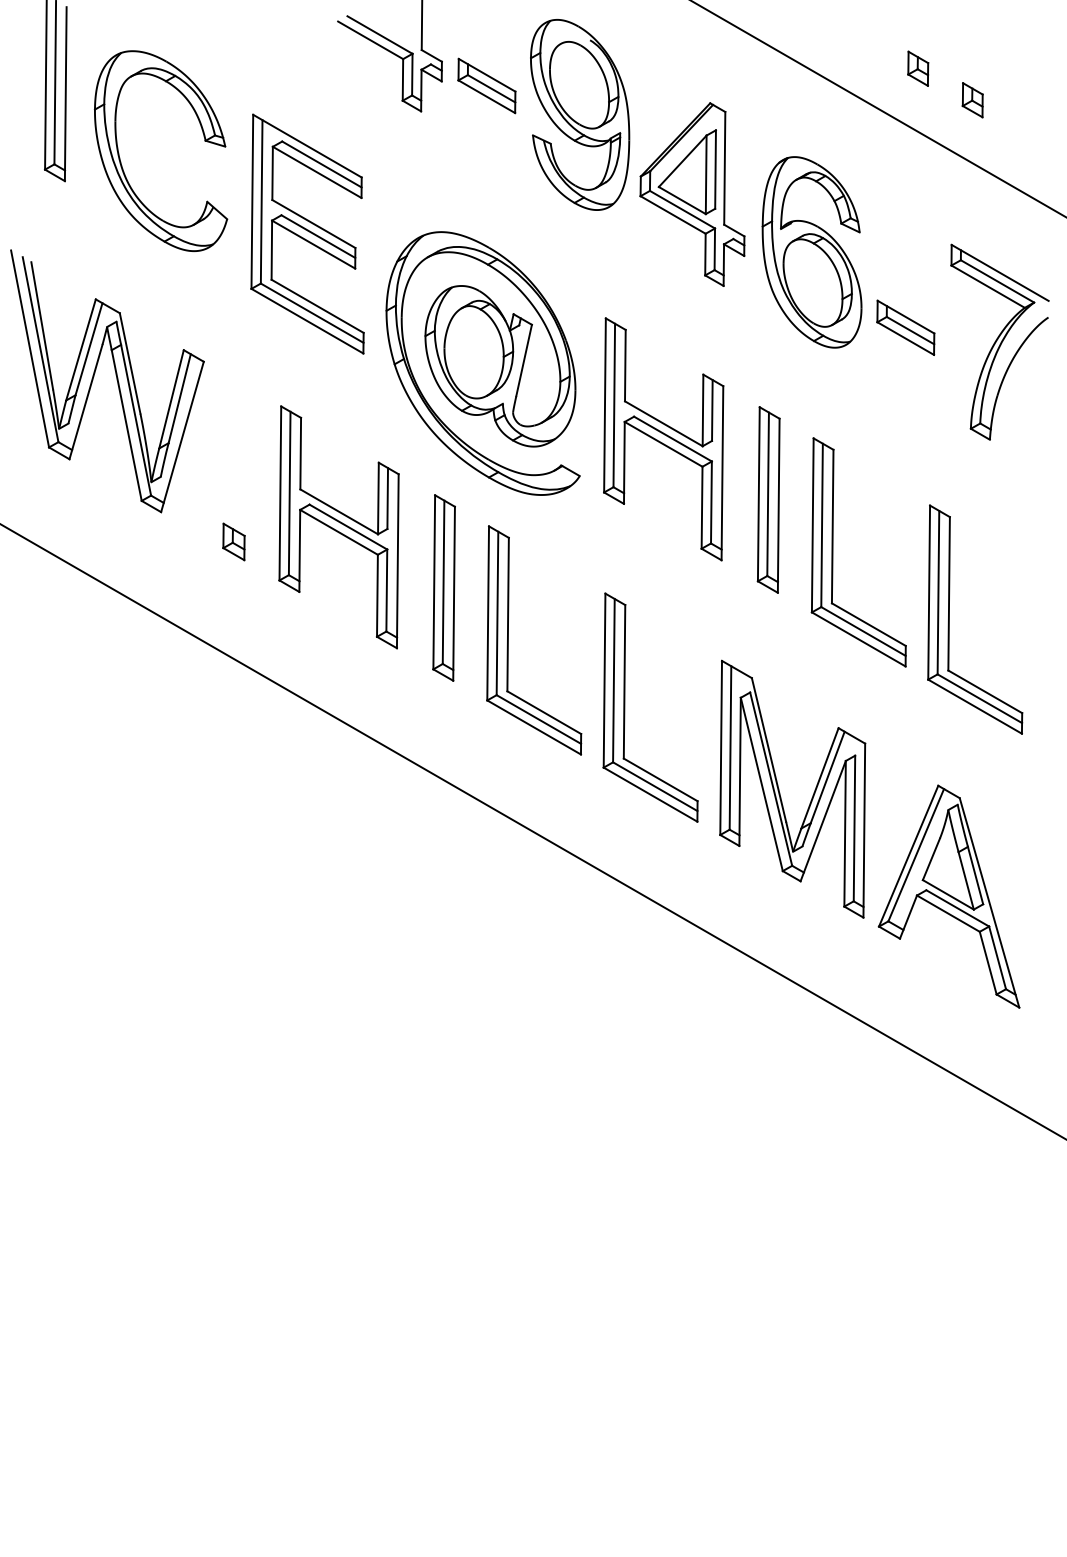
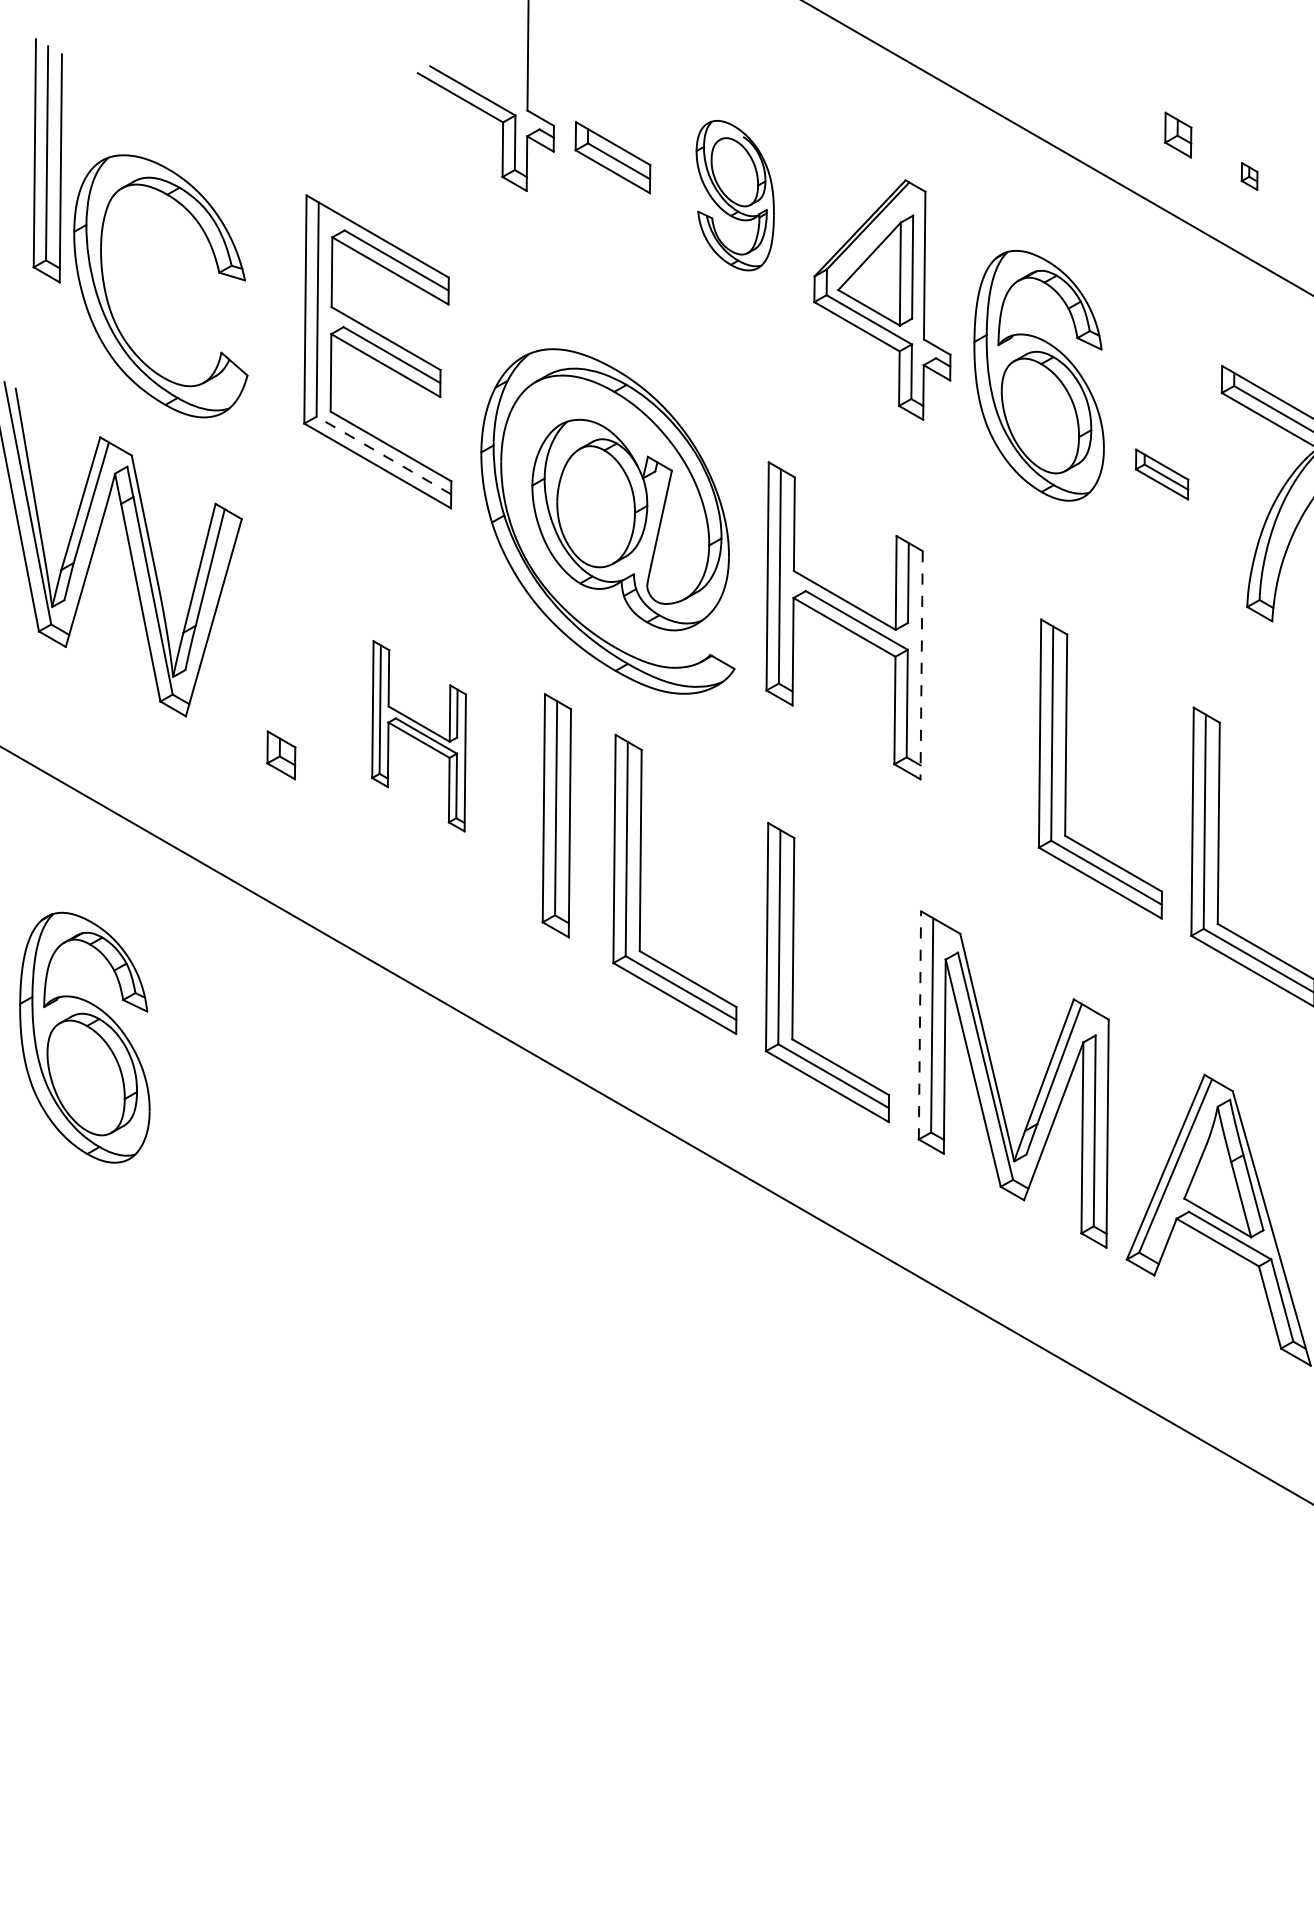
part: (972, 100) -> (1249, 176), size x0.6
part: (580, 114) -> (735, 195), size x0.6
part: (121, 161) -> (109, 299), moved
line: (311, 312) -> (382, 454), solid -> dashed
part: (905, 327) -> (1161, 474), size x0.7
line: (722, 473) -> (921, 665), solid -> dashed
part: (768, 499) -> (982, 699), removed
part: (338, 527) -> (418, 736), size x0.6
line: (721, 747) -> (920, 1024), solid -> dashed
part: (83, 757) -> (84, 1037), added

